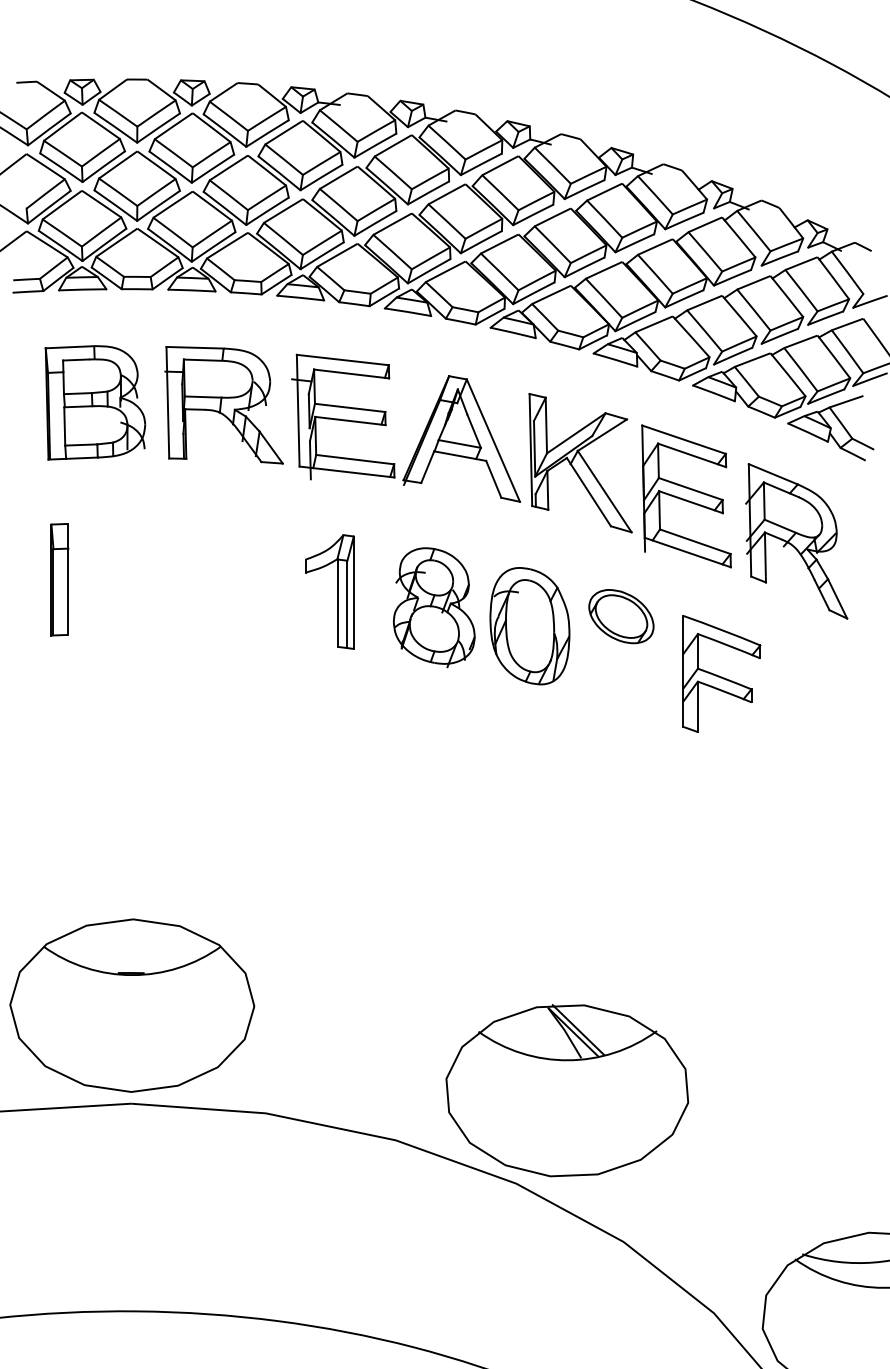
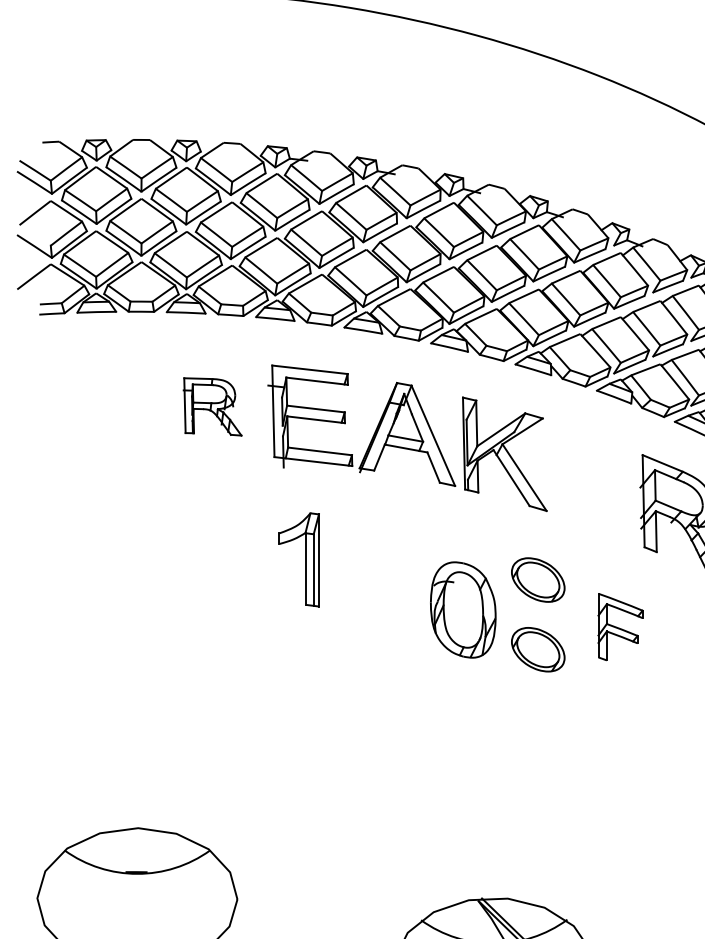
part: (95, 402) -> (107, 404), removed
part: (223, 405) -> (212, 407), size x0.6
part: (686, 496) -> (591, 481), removed
part: (59, 579) -> (77, 549), removed
part: (434, 607) -> (385, 572), removed
part: (529, 626) -> (462, 610), moved
part: (721, 673) -> (620, 626), size x0.7
part: (621, 701) -> (538, 649), added

